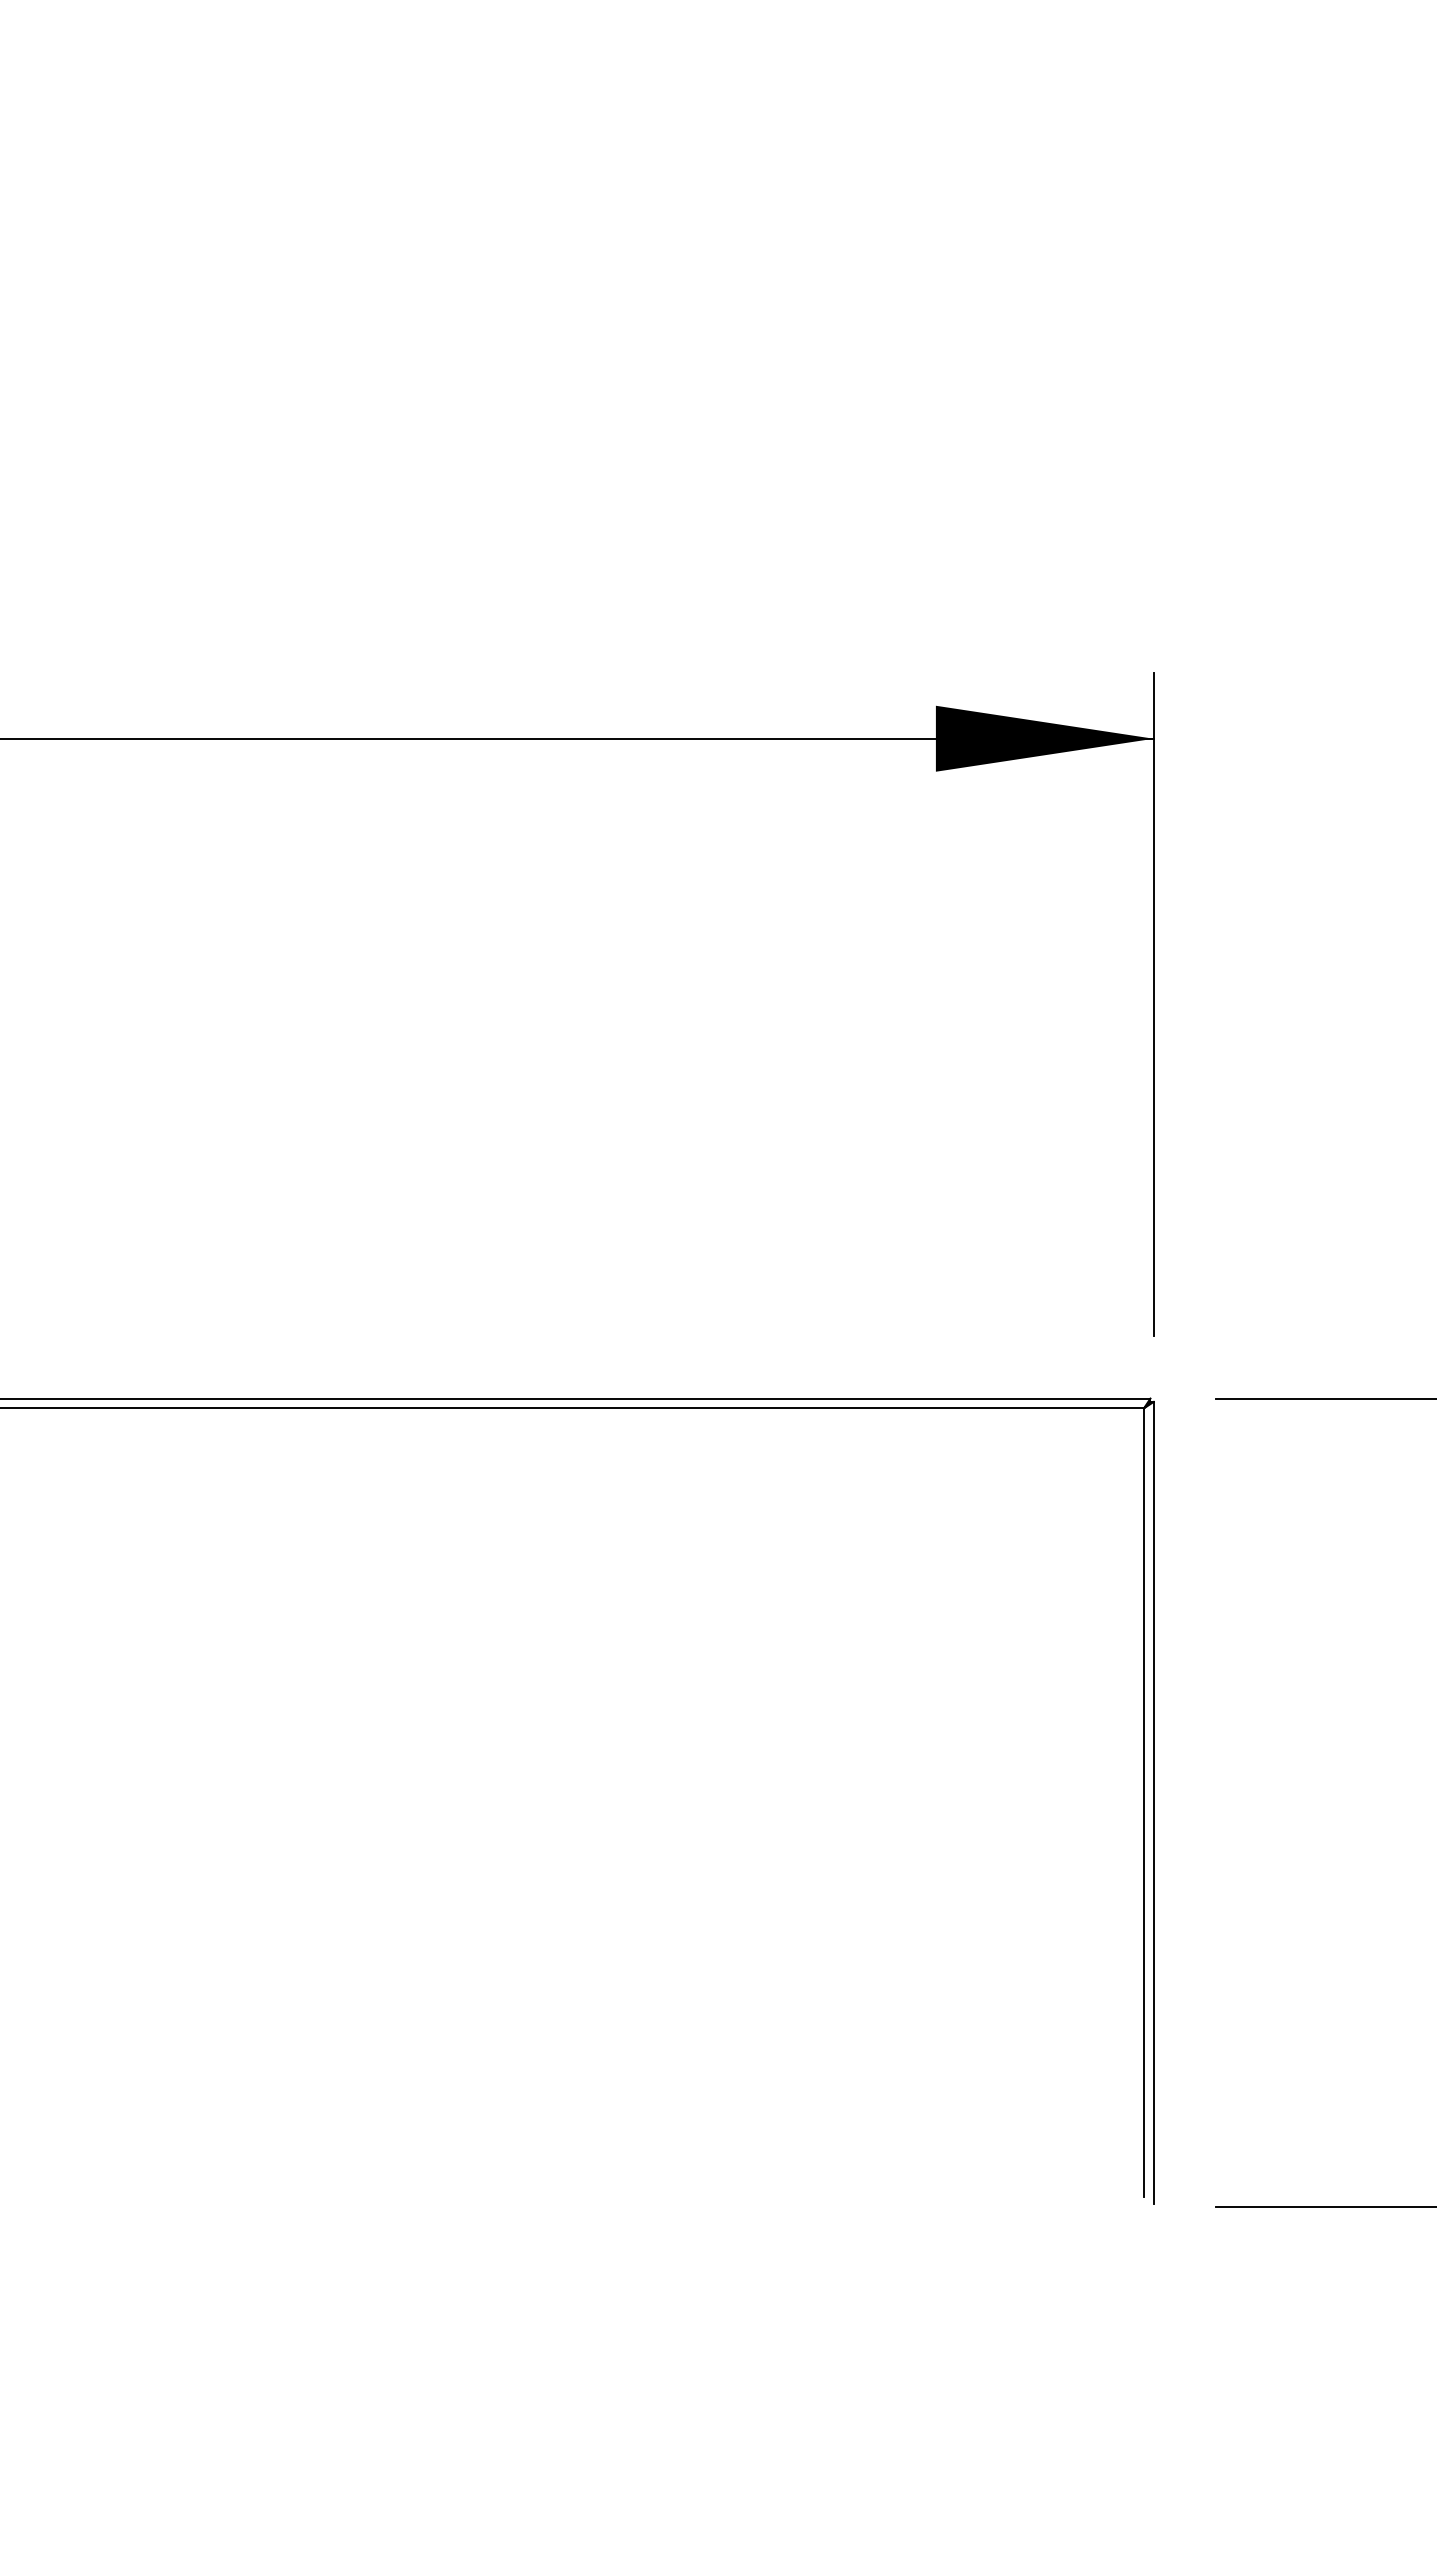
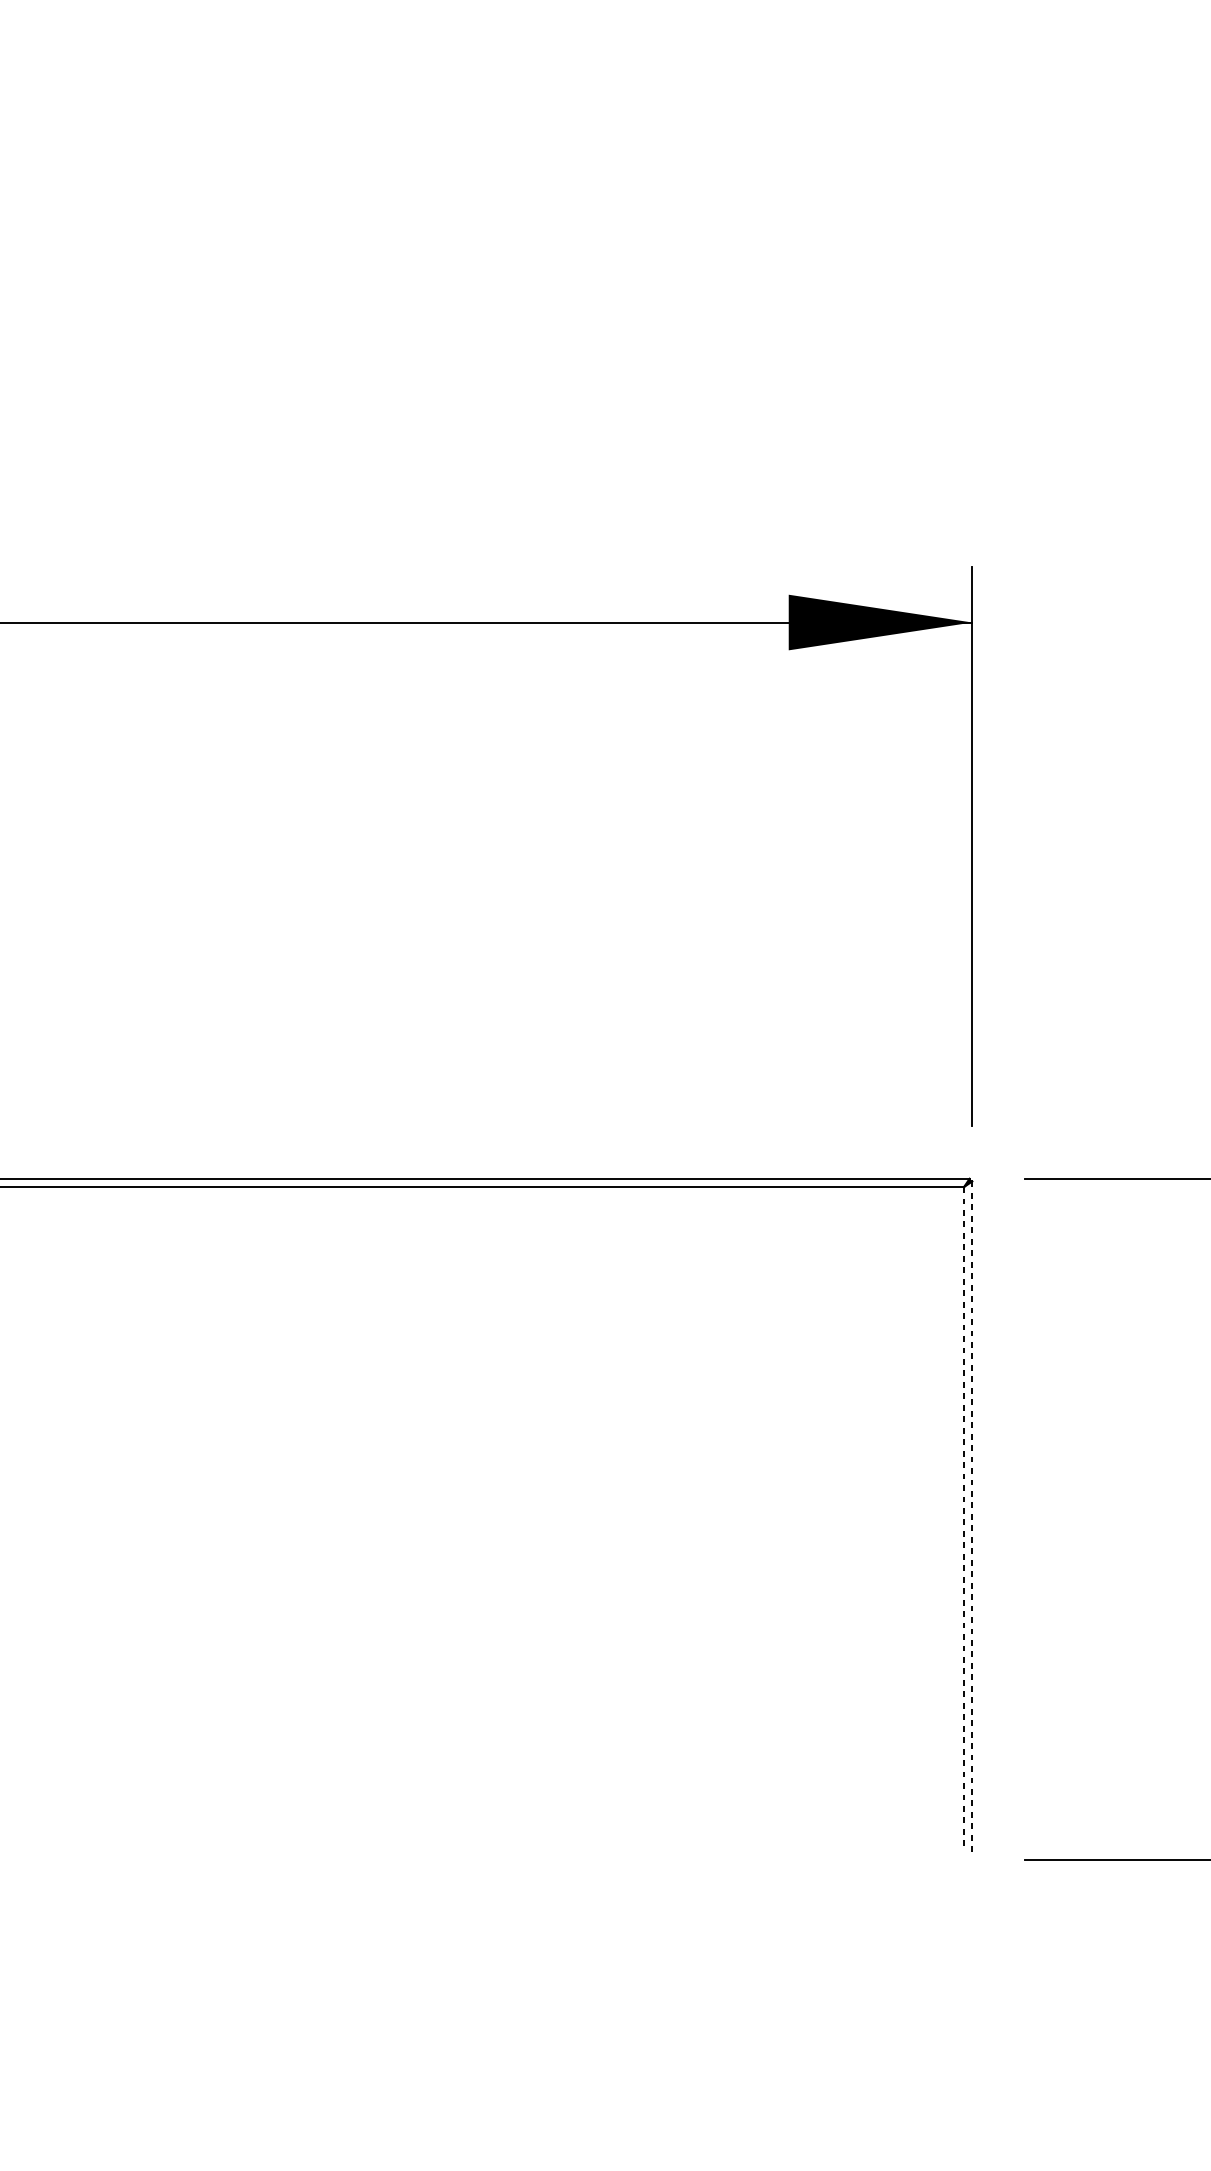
line: (1153, 1802) -> (972, 1519), solid -> dashed
line: (1143, 1803) -> (963, 1520), solid -> dashed

